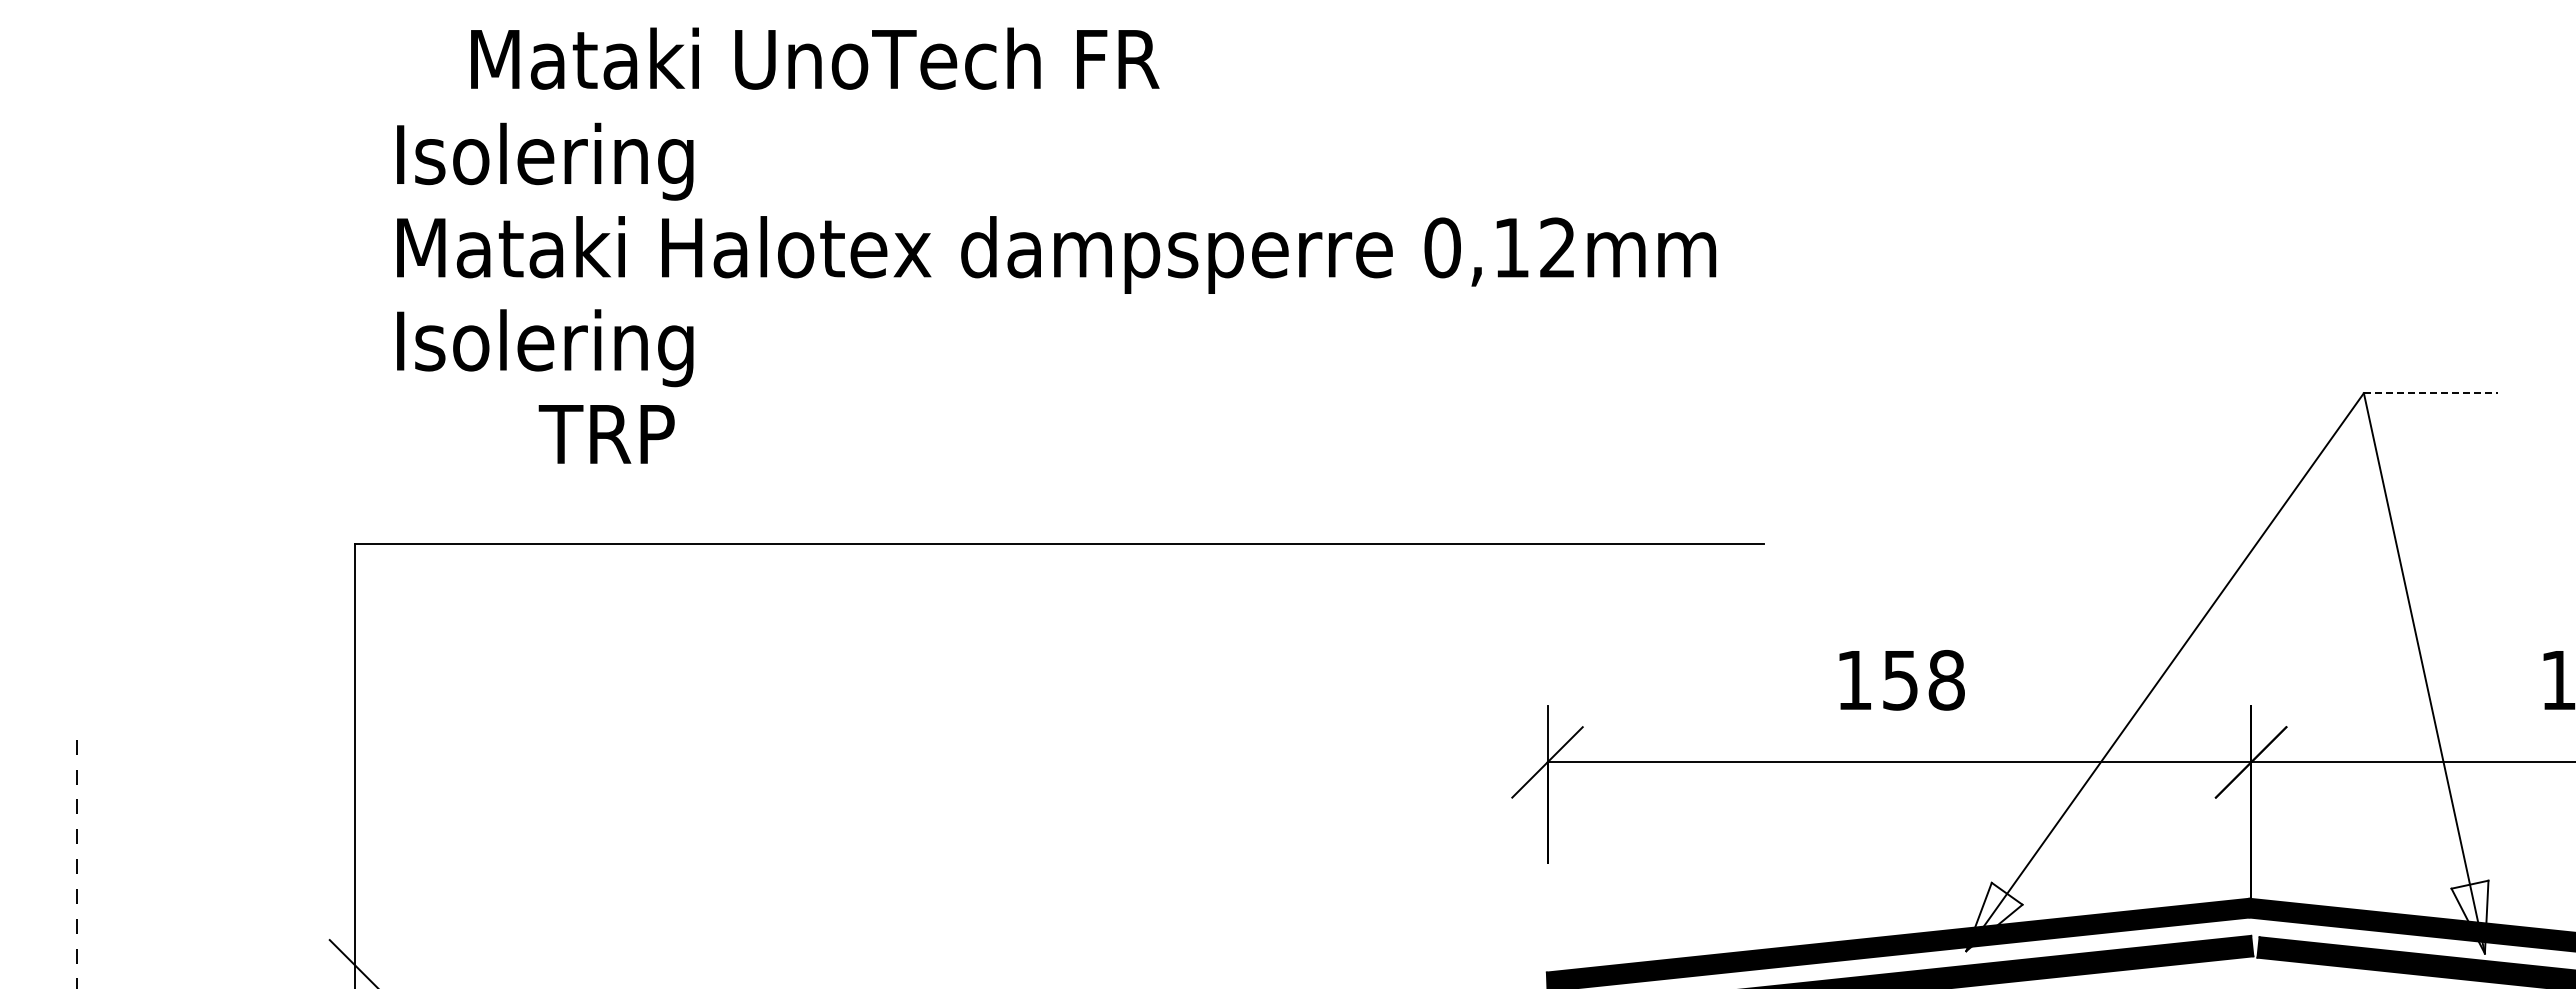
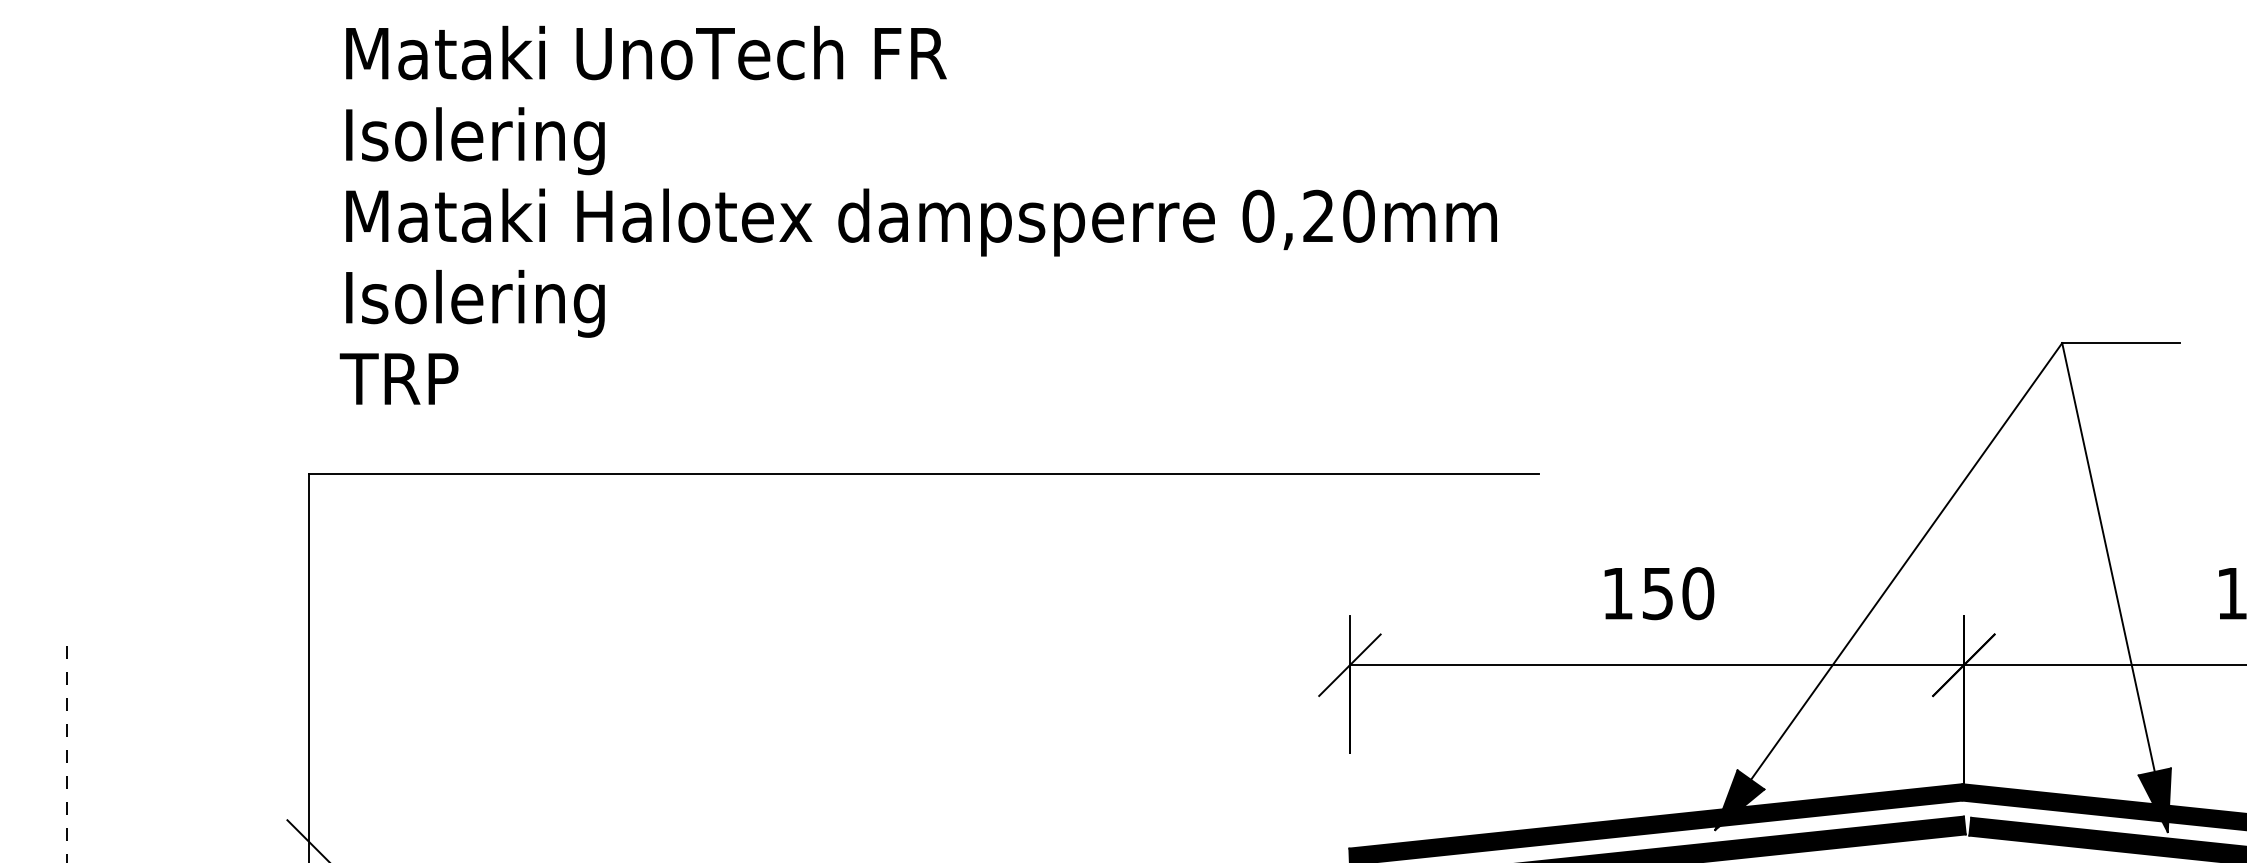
text: (815, 58) -> (646, 52), moved
text: (1535, 247) -> (1339, 215), 0,12mm -> 0,20mm
line: (2431, 393) -> (2121, 343), dashed -> solid
text: (606, 434) -> (398, 379), moved
text: (1946, 680) -> (1698, 593), 158 -> 150
fill: (1994, 916) -> (1739, 799), added
fill: (2469, 916) -> (2154, 799), added

